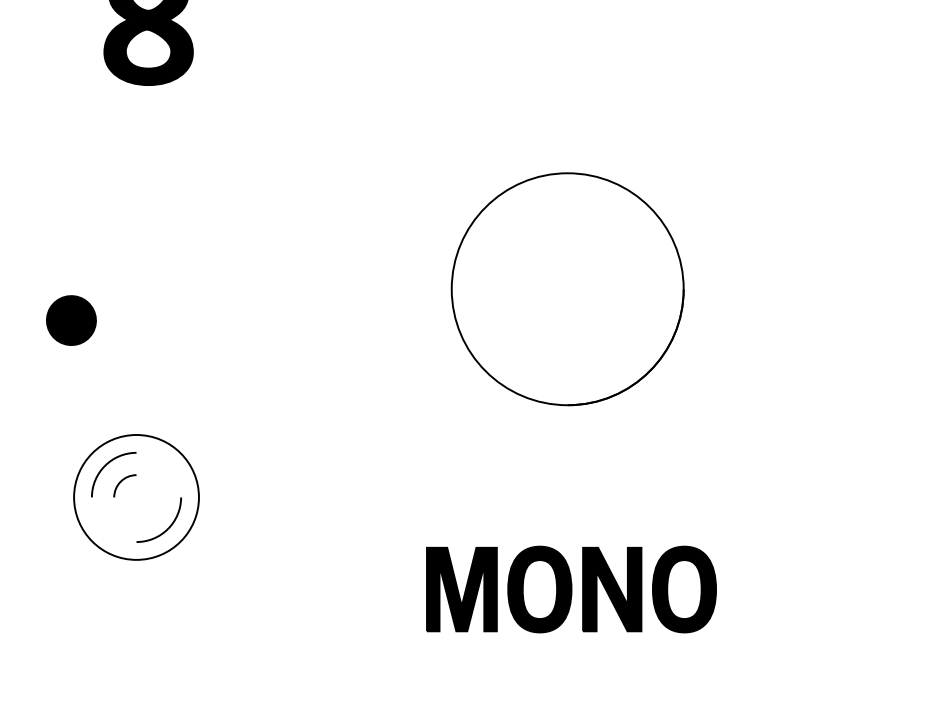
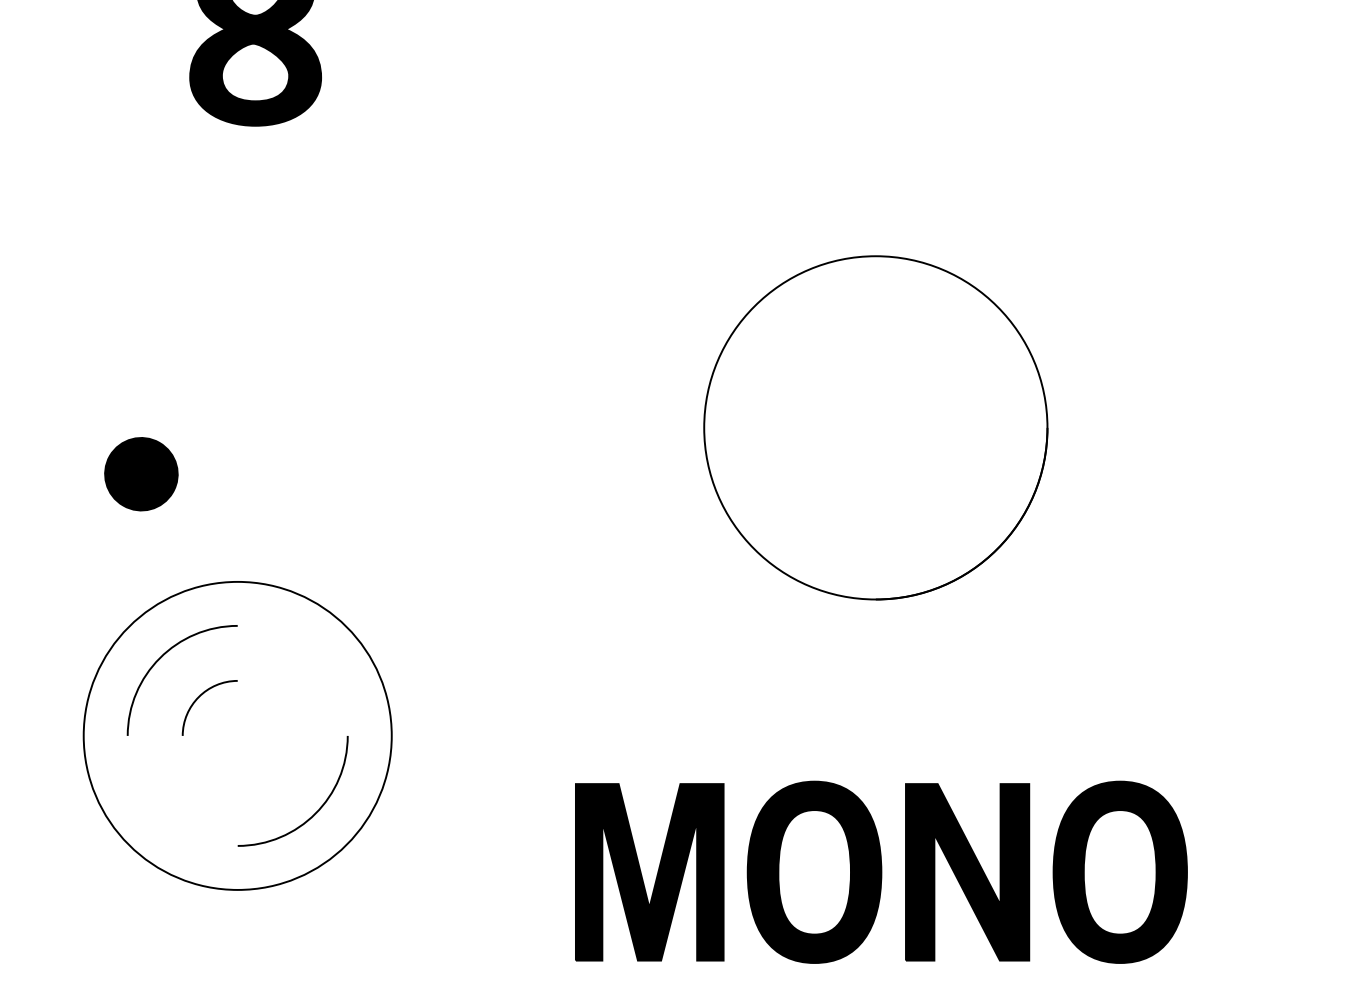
part: (136, 497) -> (237, 736), size x1.67
part: (571, 589) -> (881, 872), size x1.43

